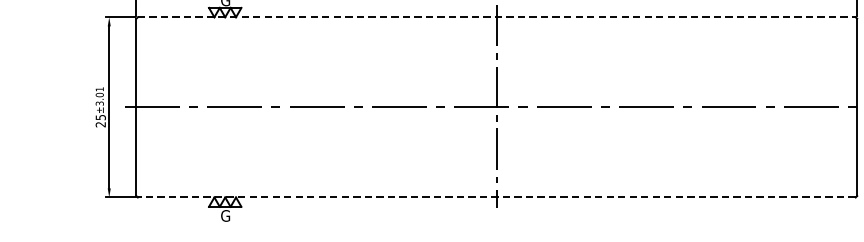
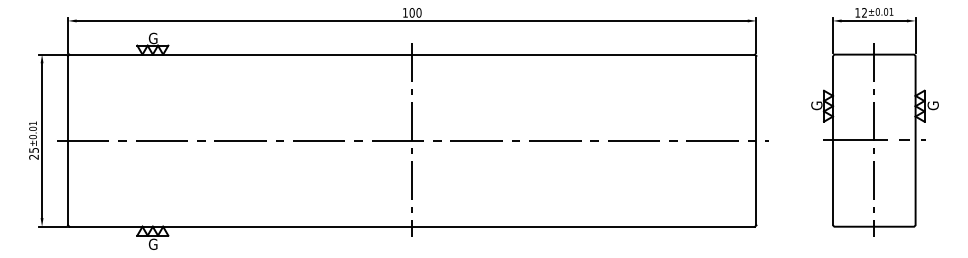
line: (497, 17) -> (412, 54), dashed -> solid
text: (99, 104) -> (32, 137), ±3.01 -> ±0.01
line: (497, 197) -> (412, 226), dashed -> solid

